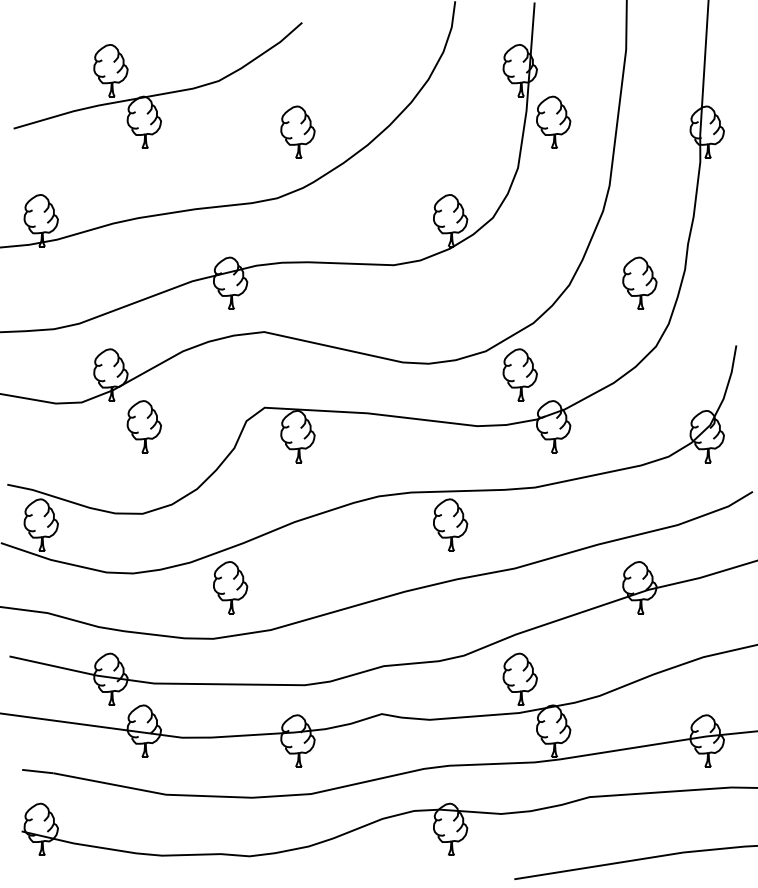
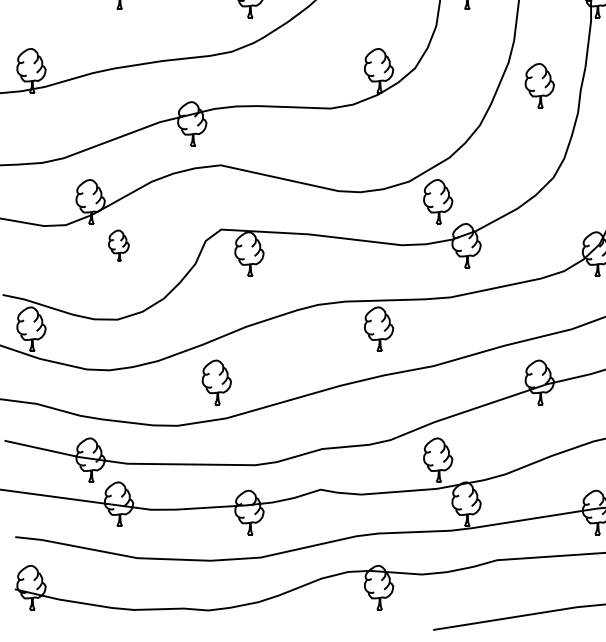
part: (639, 282) -> (539, 85), moved
part: (143, 426) -> (118, 245), size x0.7
part: (230, 587) -> (216, 382), moved

